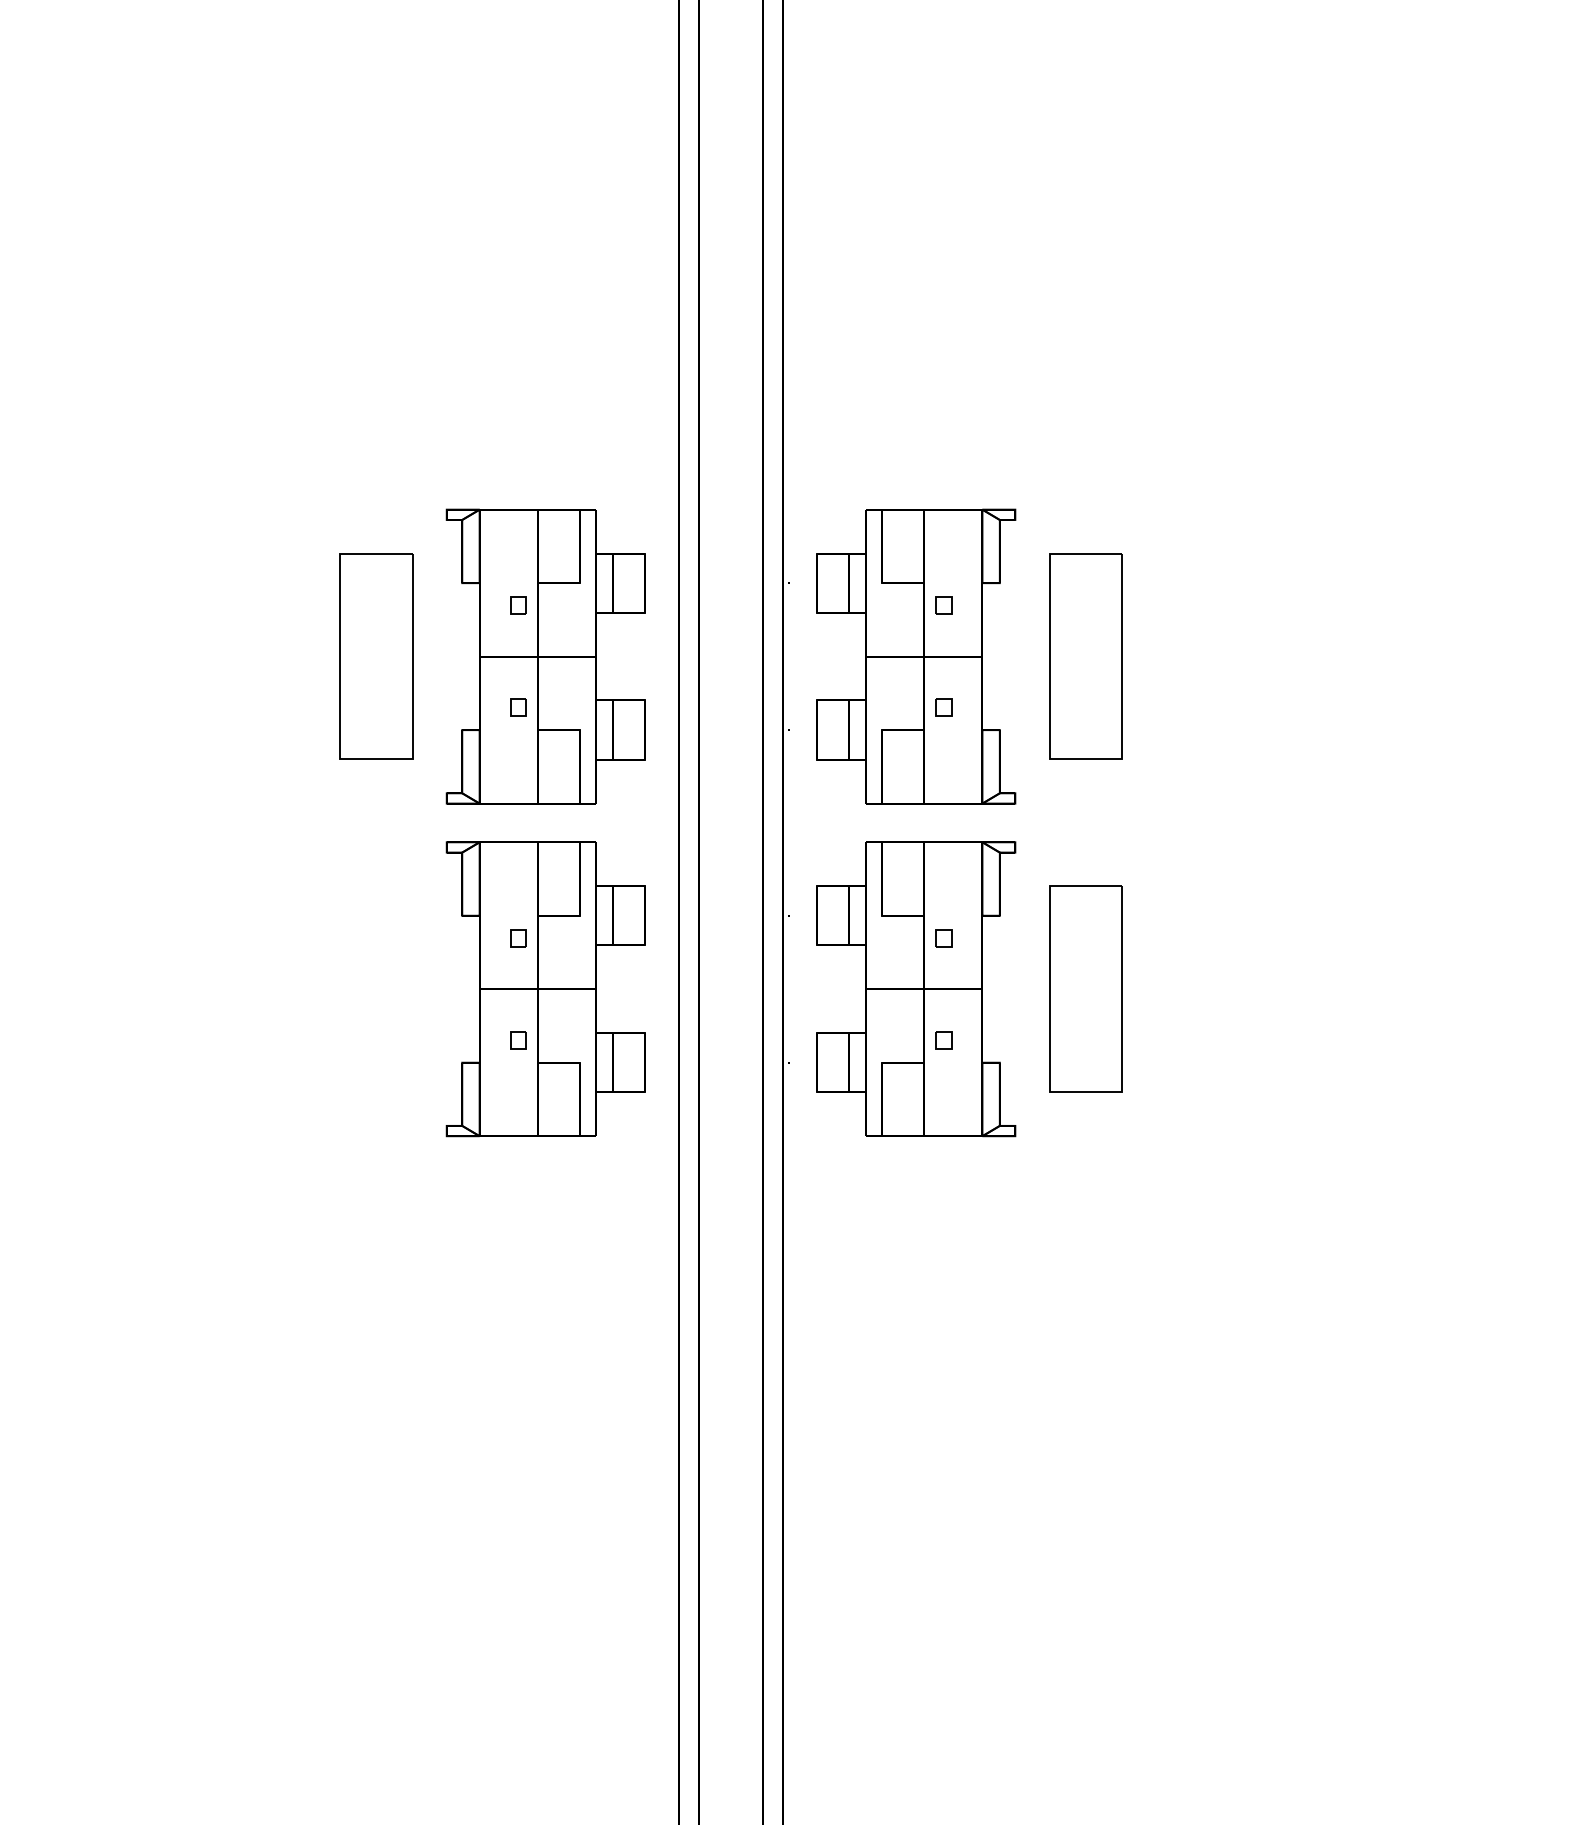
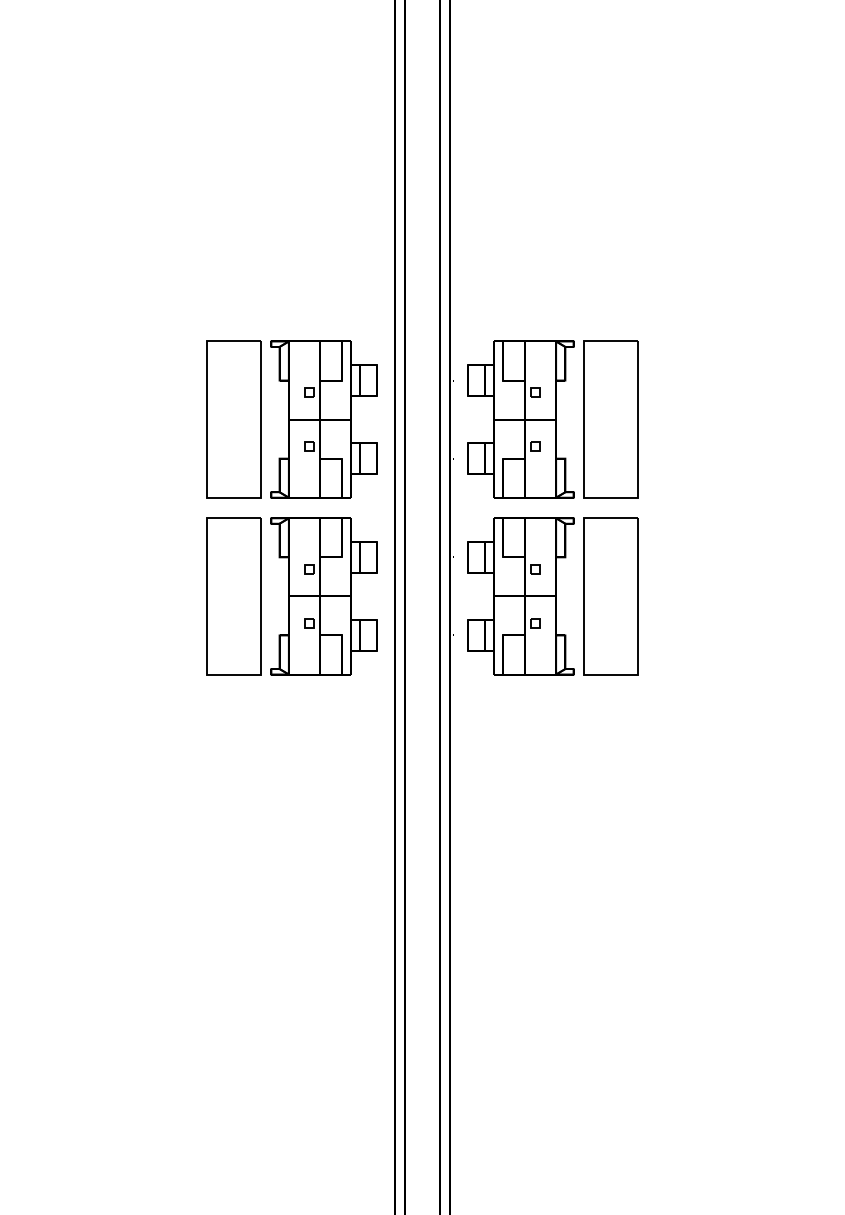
part: (375, 656) -> (233, 419), size x1.43
part: (1084, 656) -> (610, 419), size x1.43
part: (375, 989) -> (233, 596), added
part: (1084, 989) -> (610, 596), size x1.43

